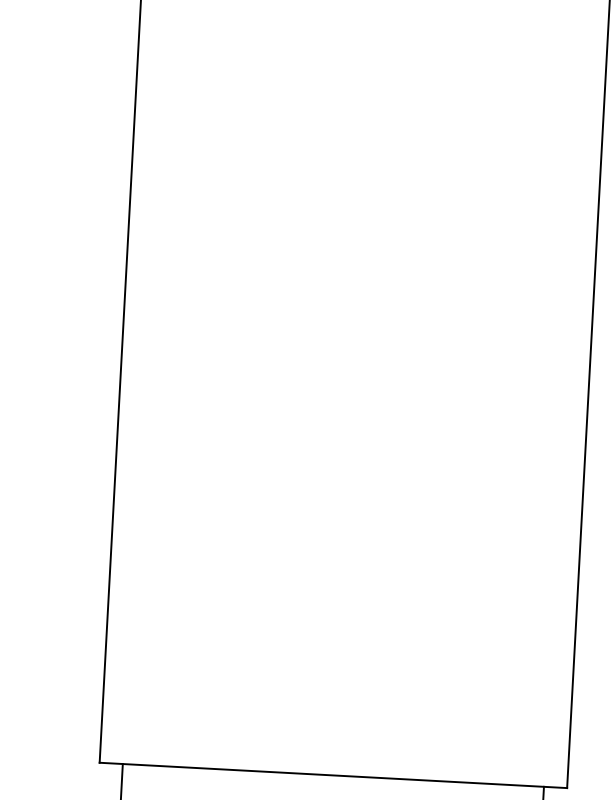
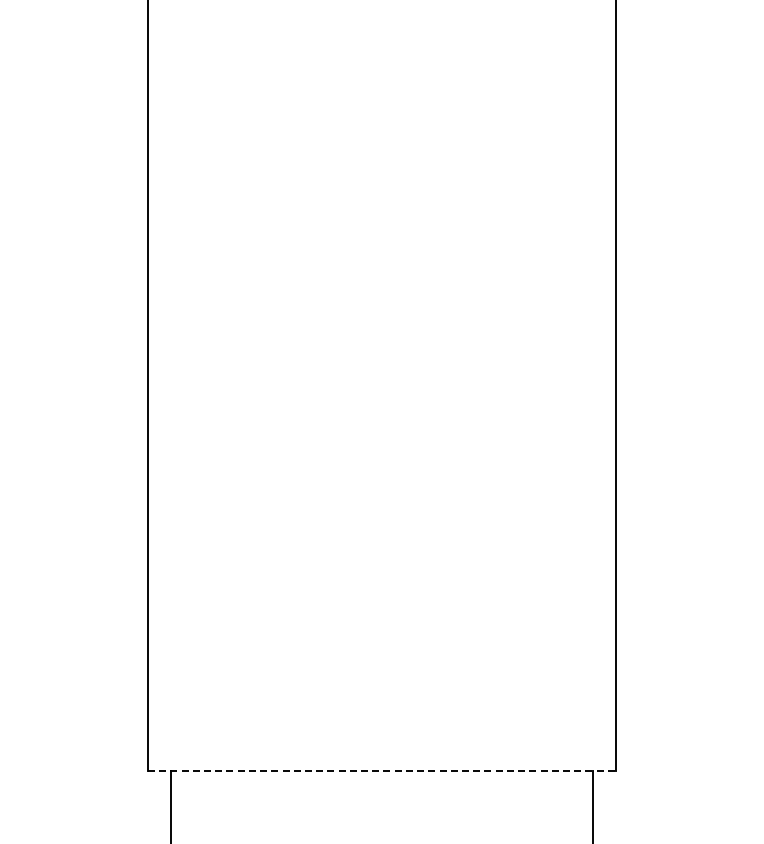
line: (333, 775) -> (382, 771), solid -> dashed

